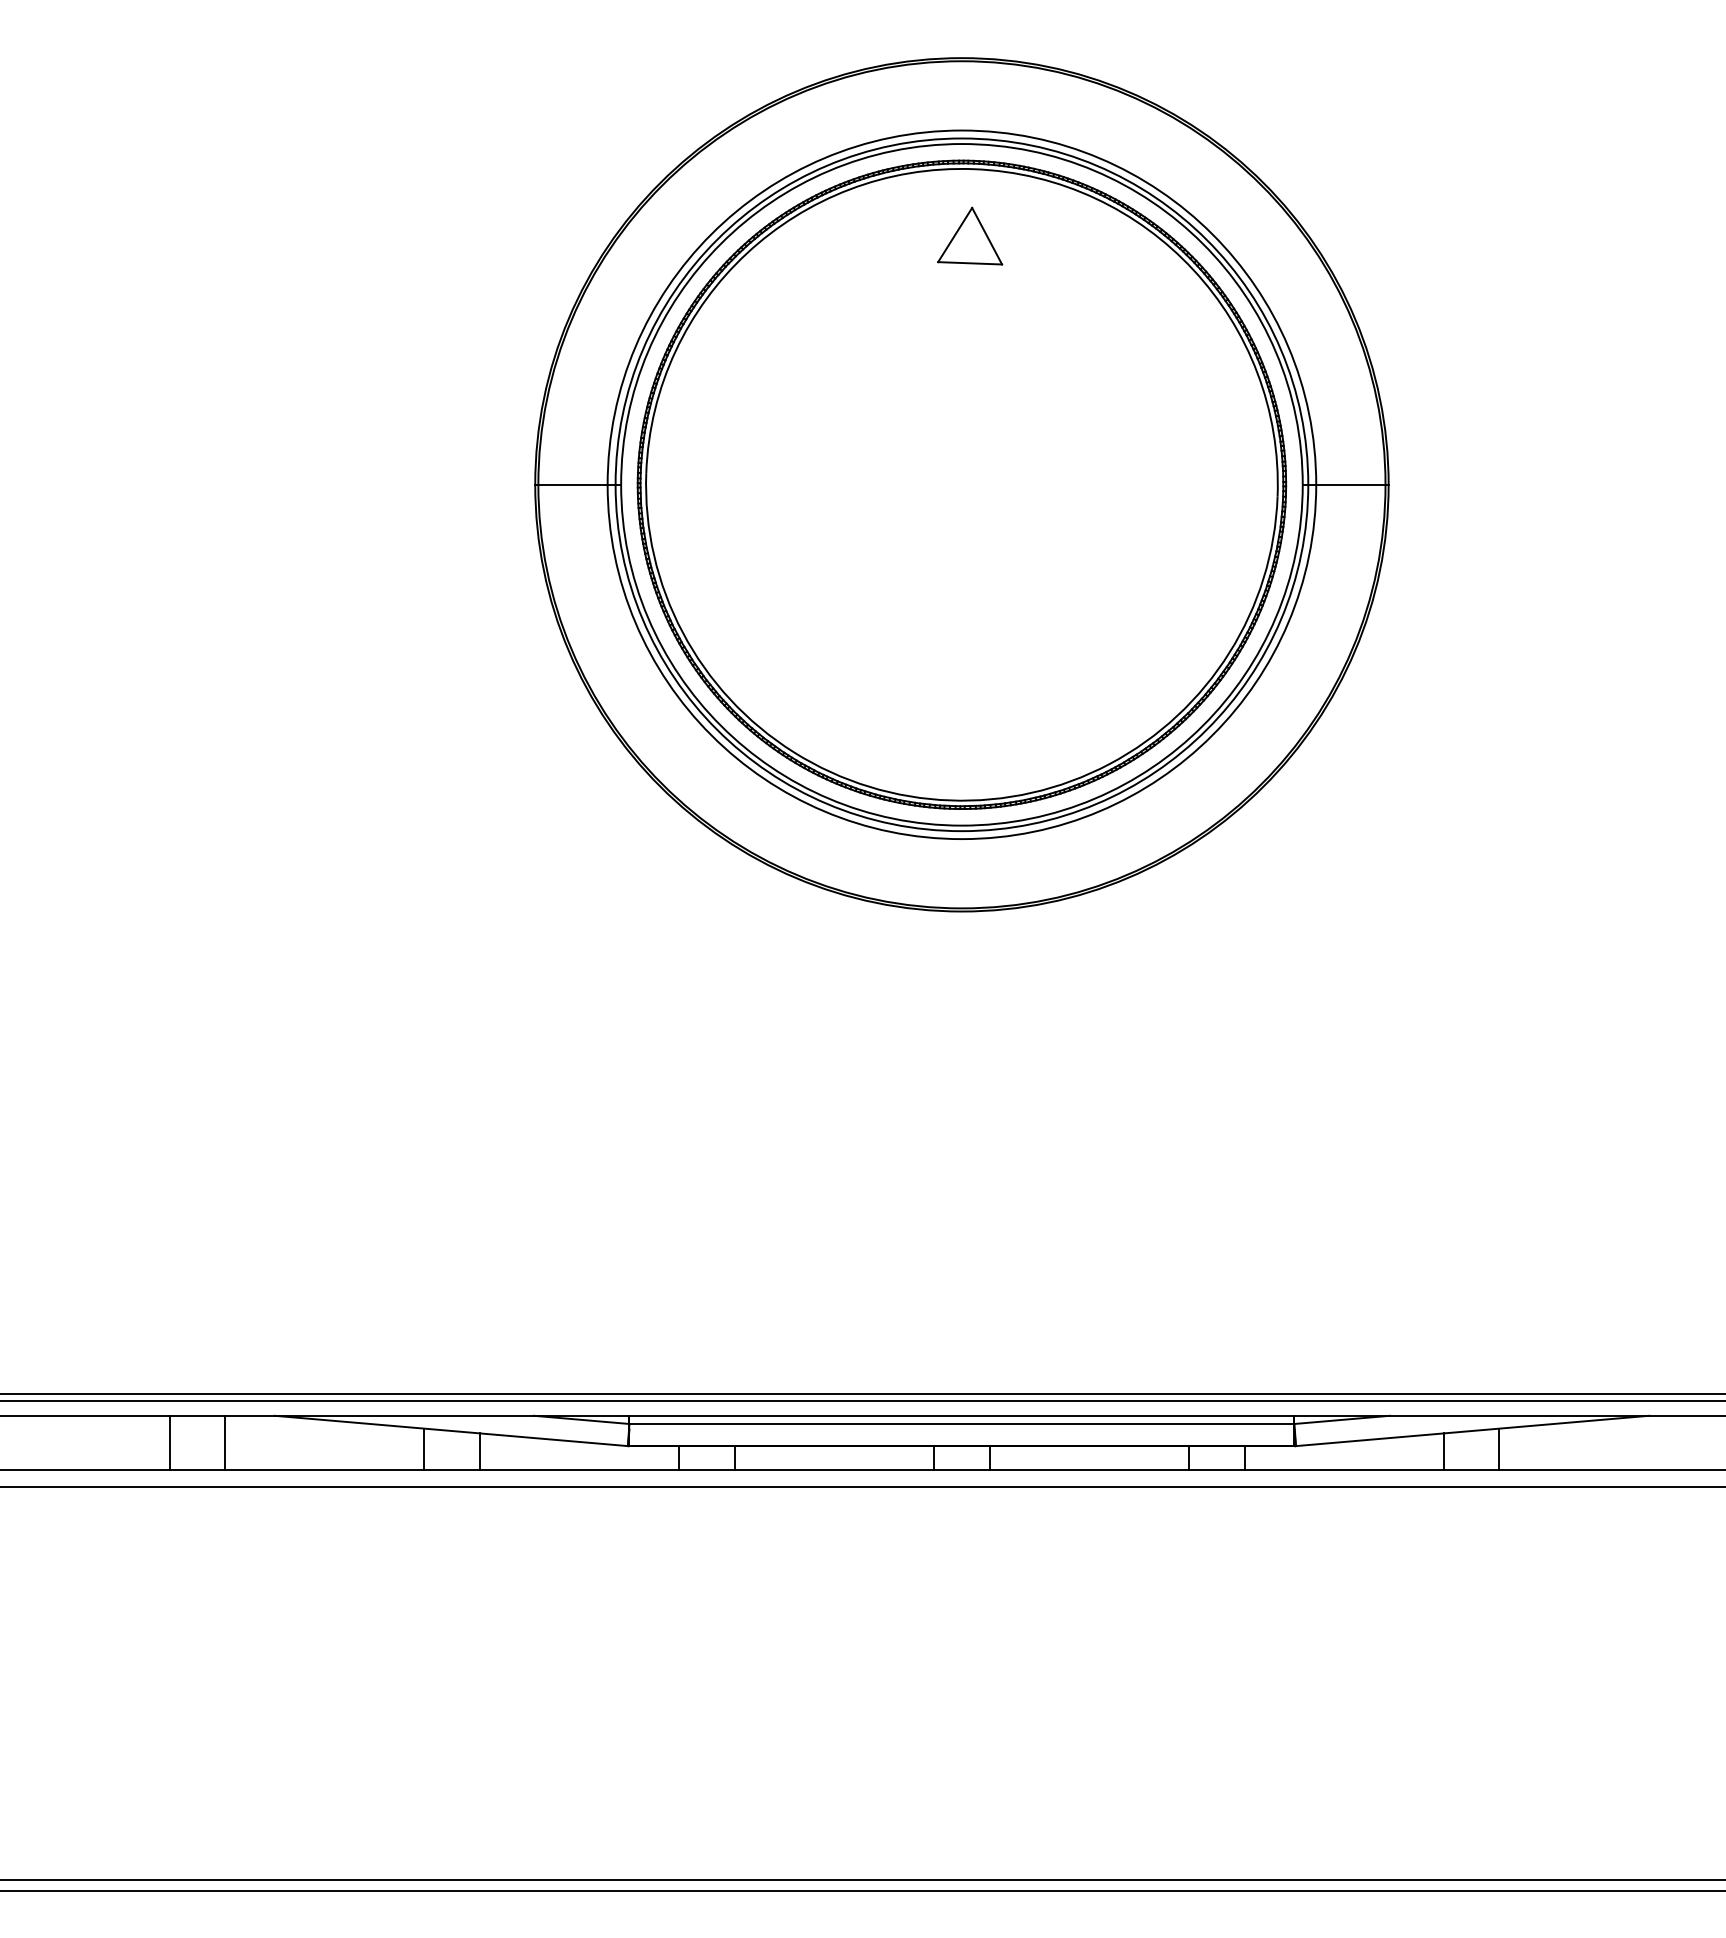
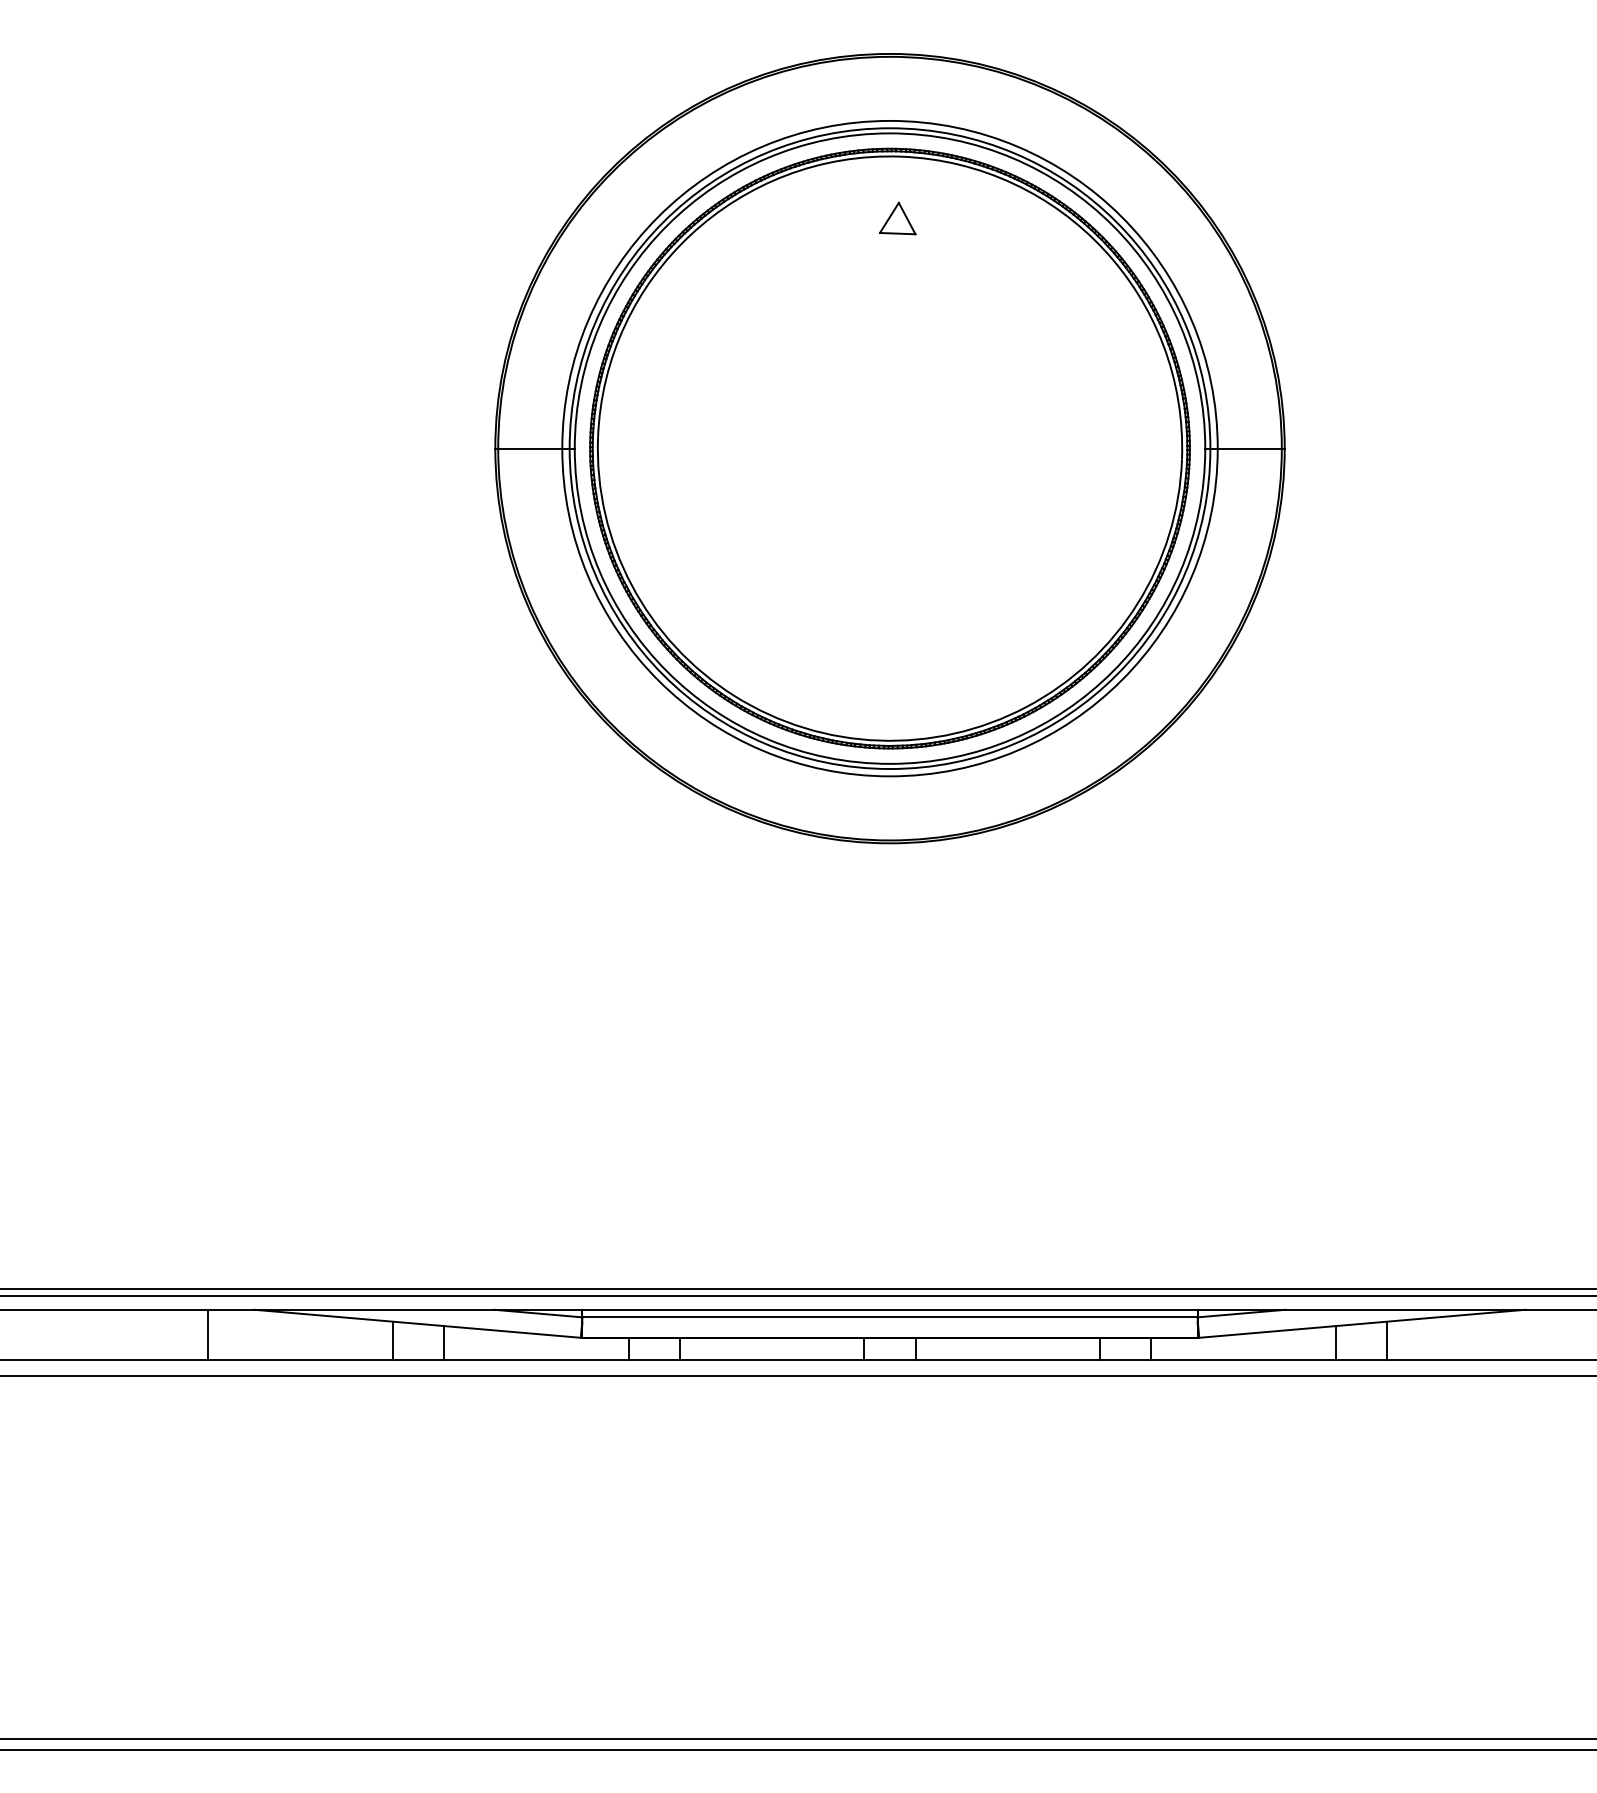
part: (970, 235) -> (897, 218), size x0.6
line: (169, 1442) -> (157, 1334), removed

